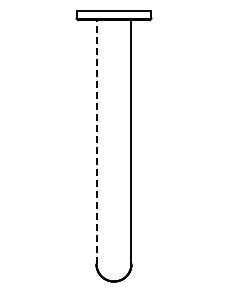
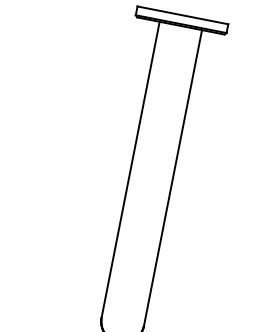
line: (96, 141) -> (130, 168), dashed -> solid

